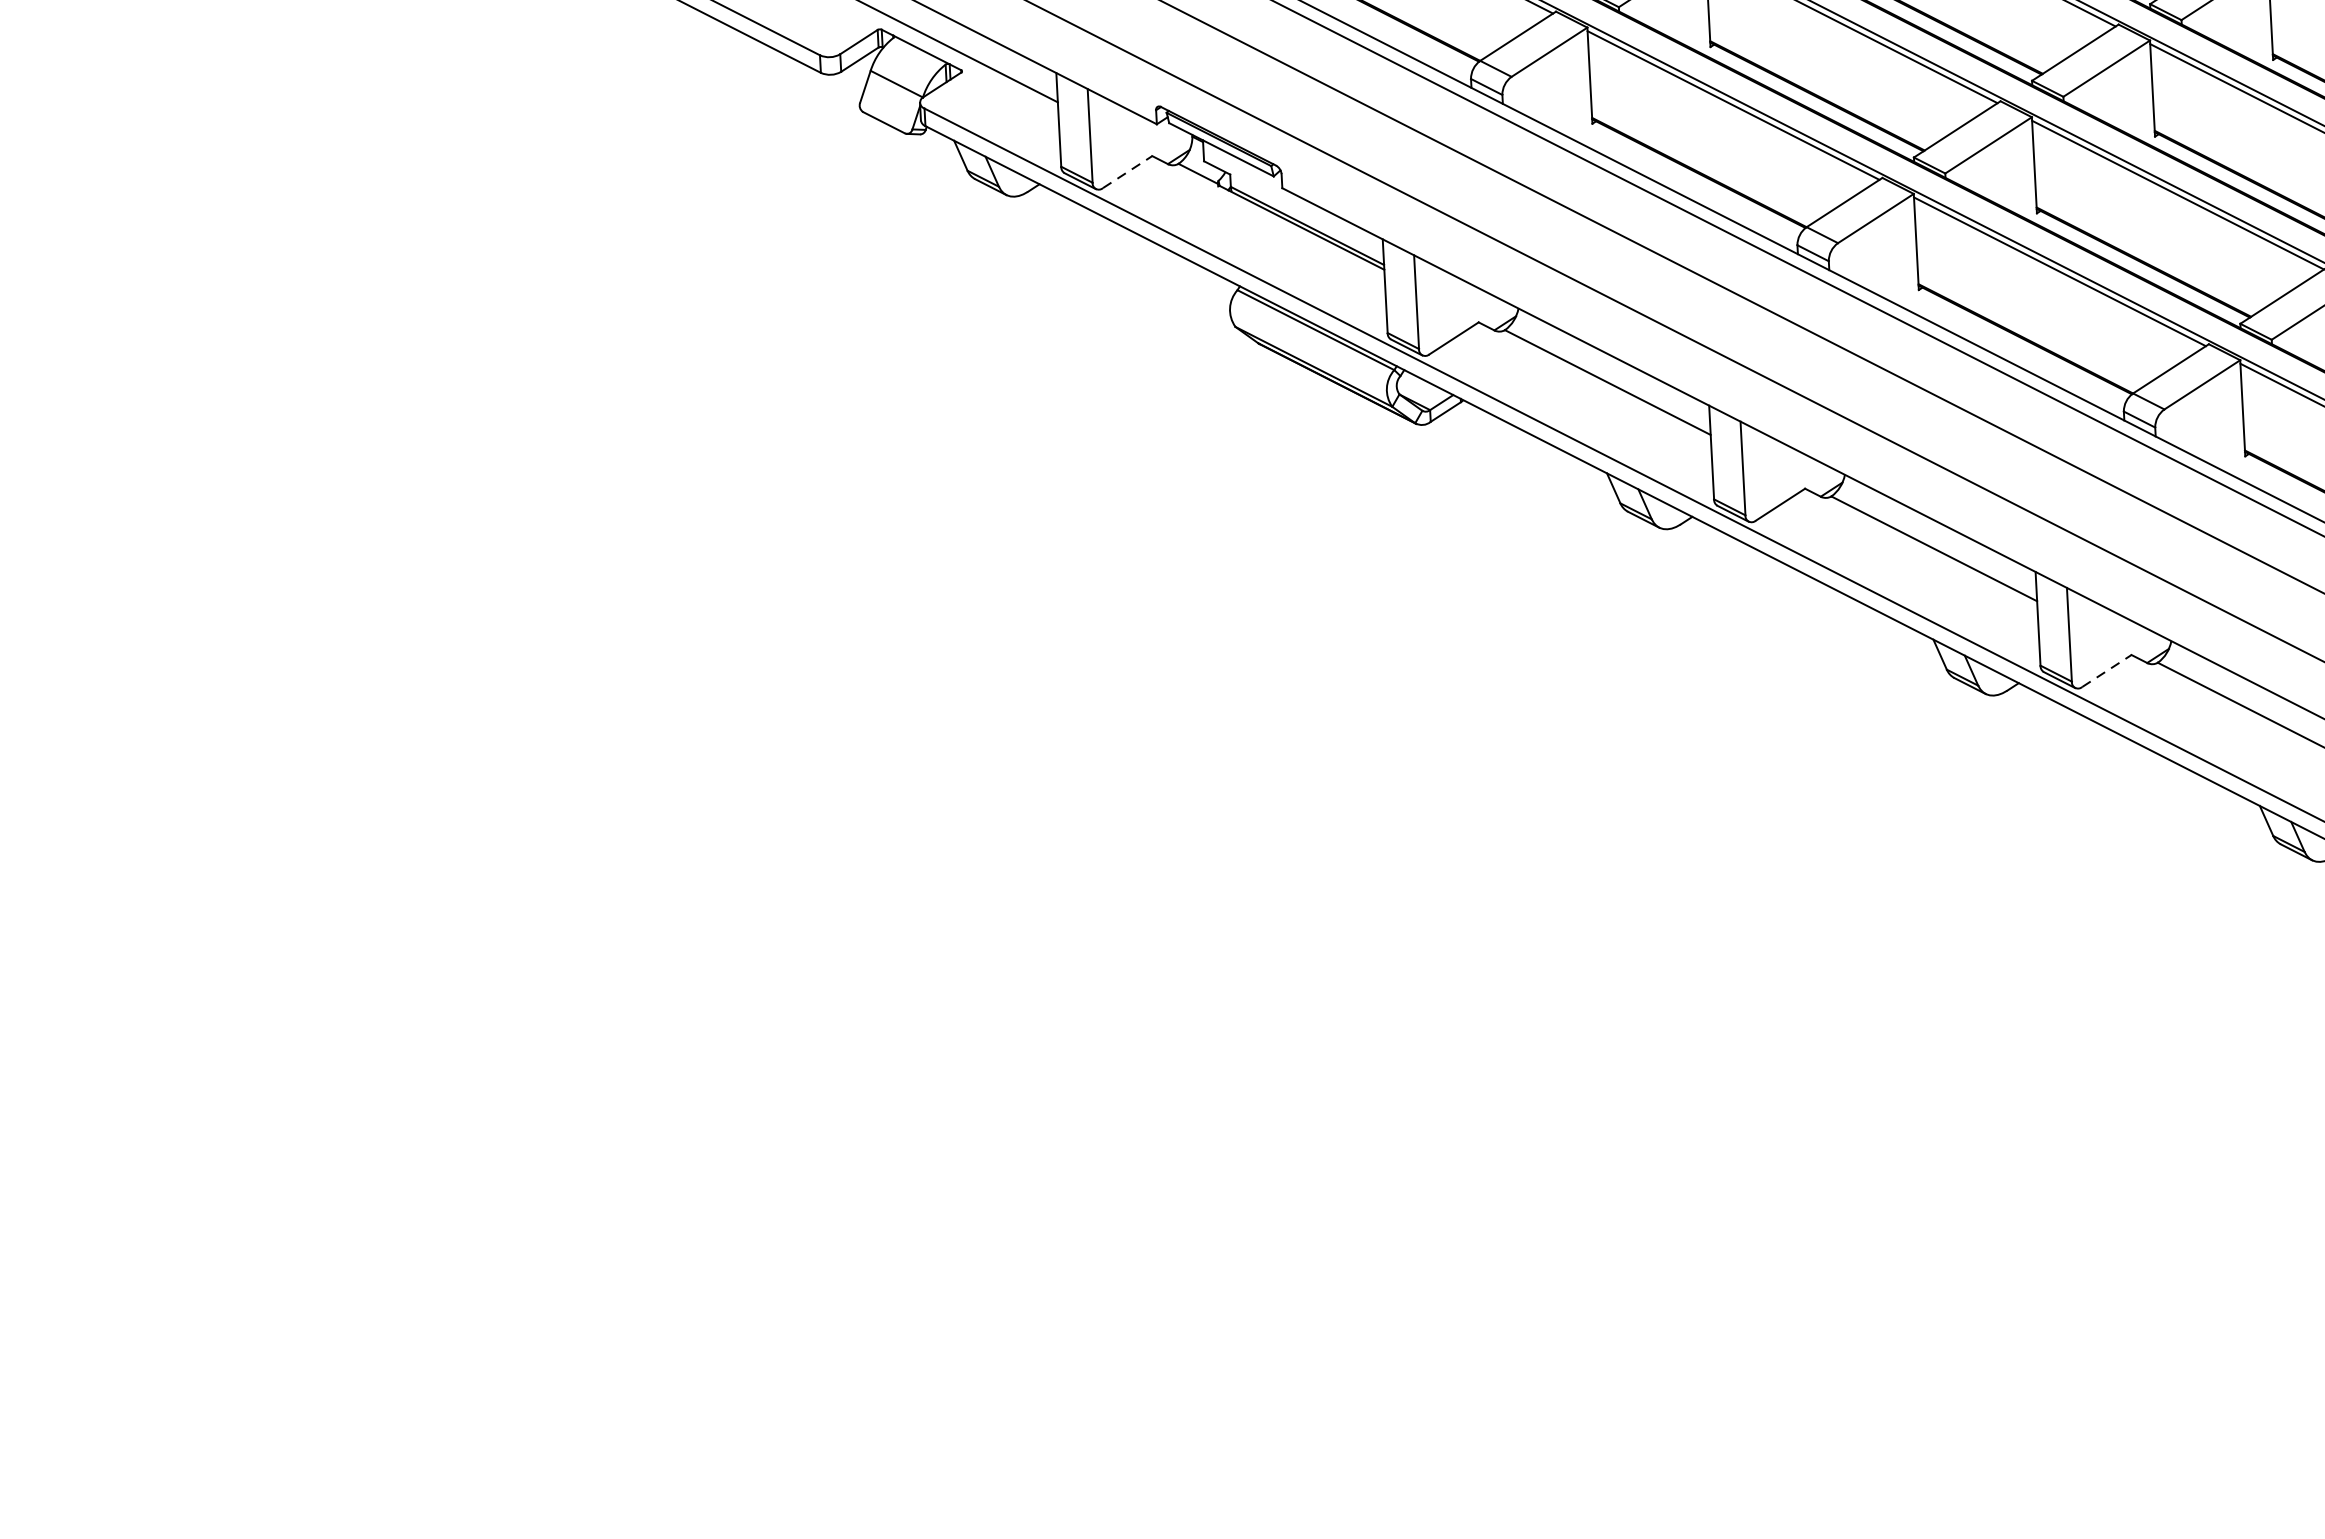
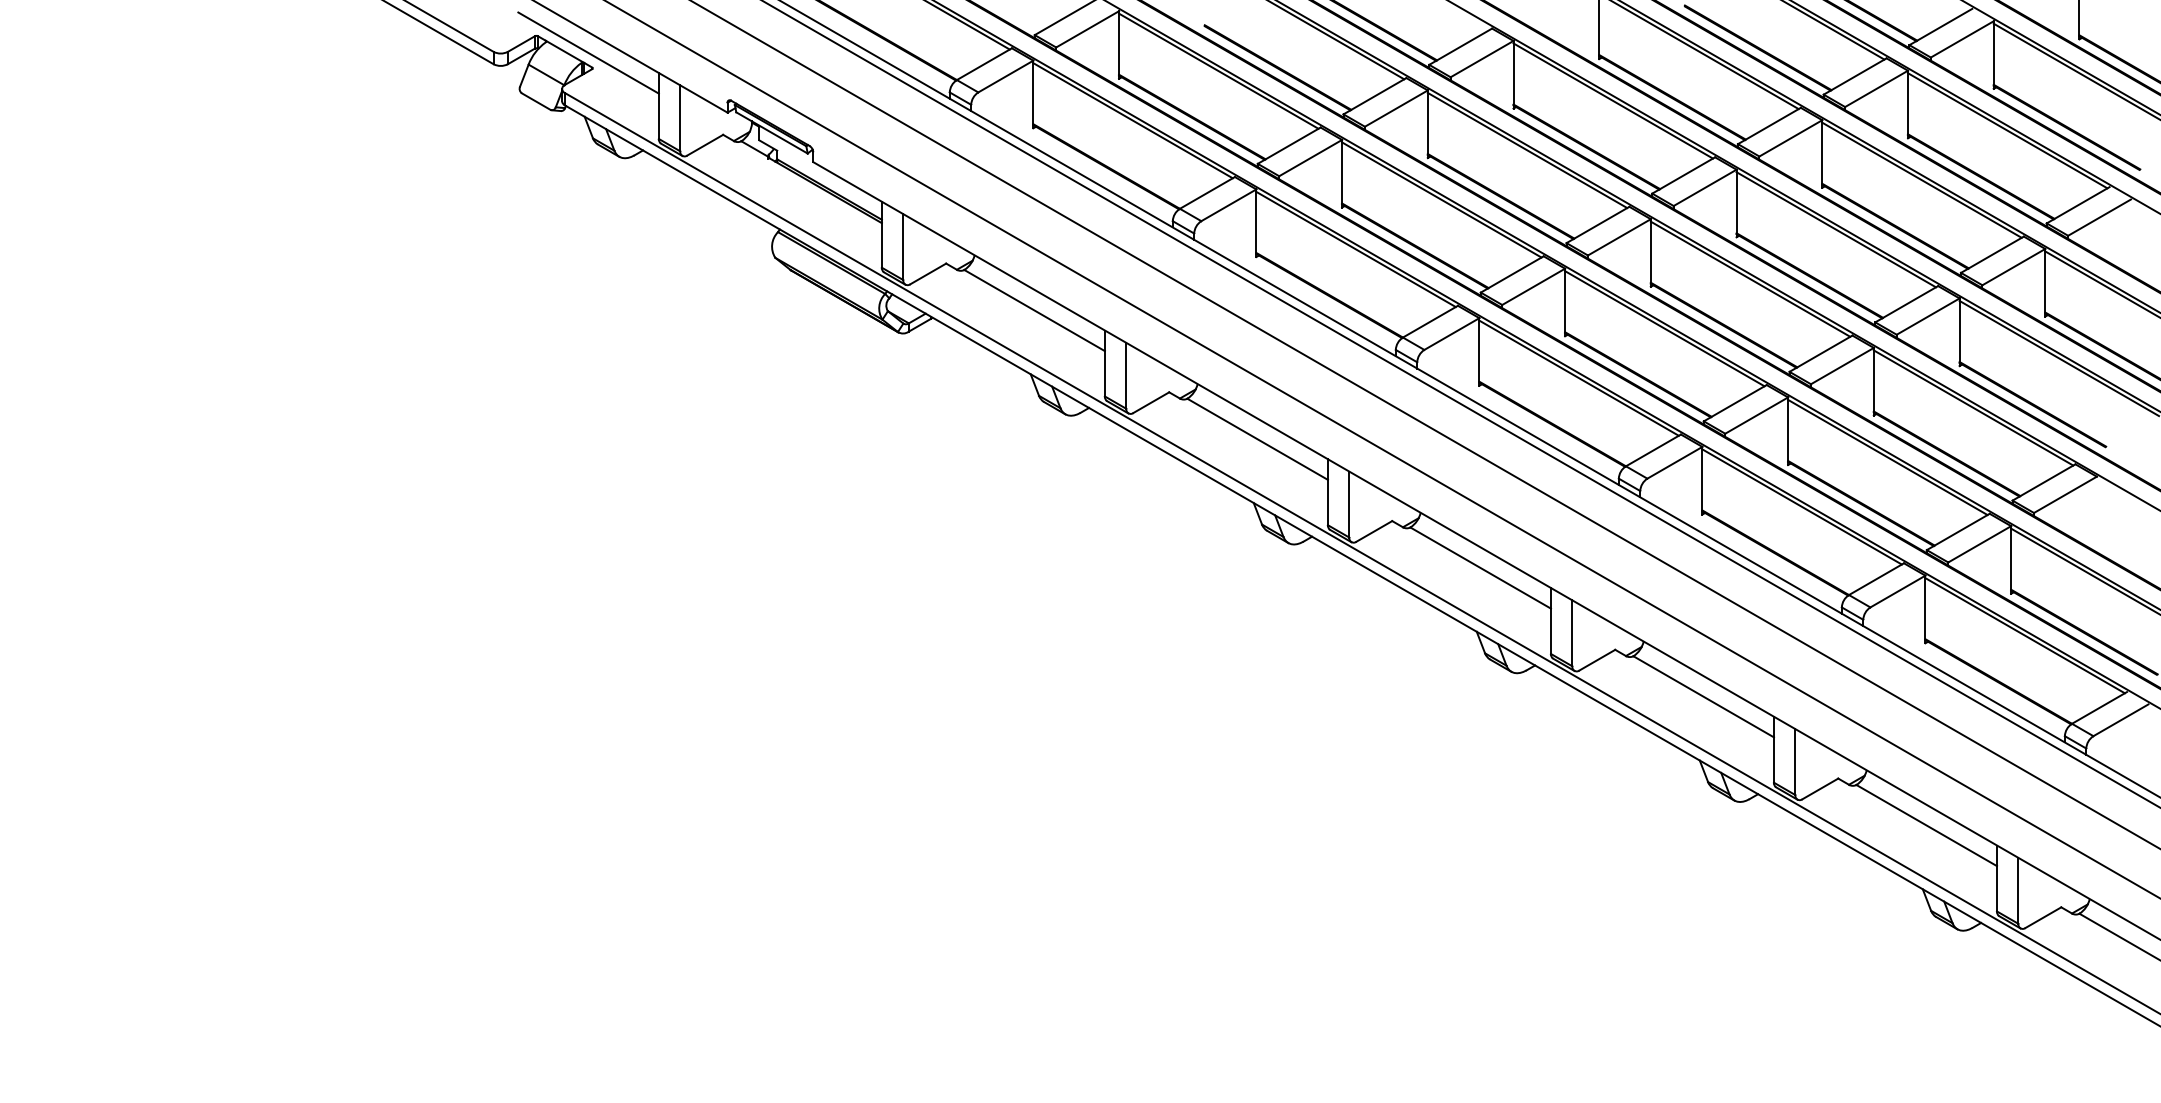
line: (1127, 172) -> (705, 145), dashed -> solid
line: (2107, 671) -> (1374, 531), dashed -> solid

